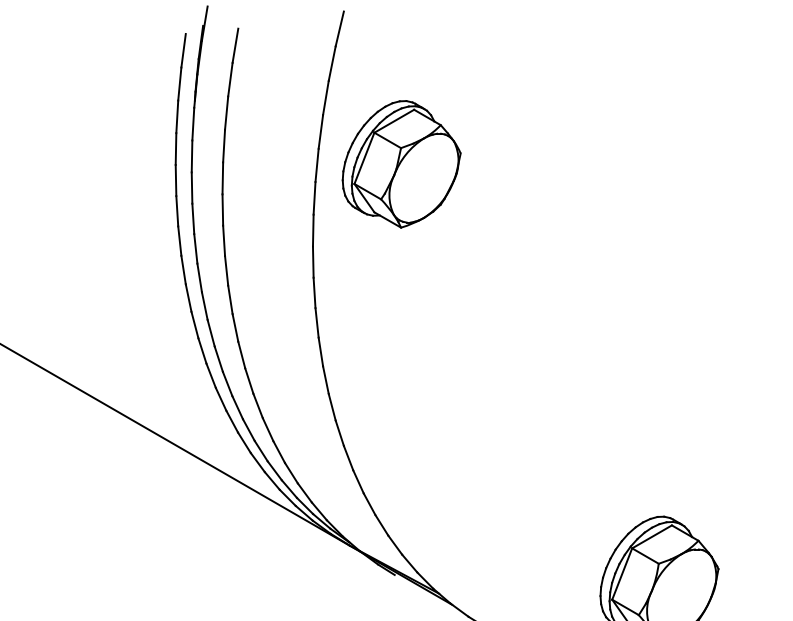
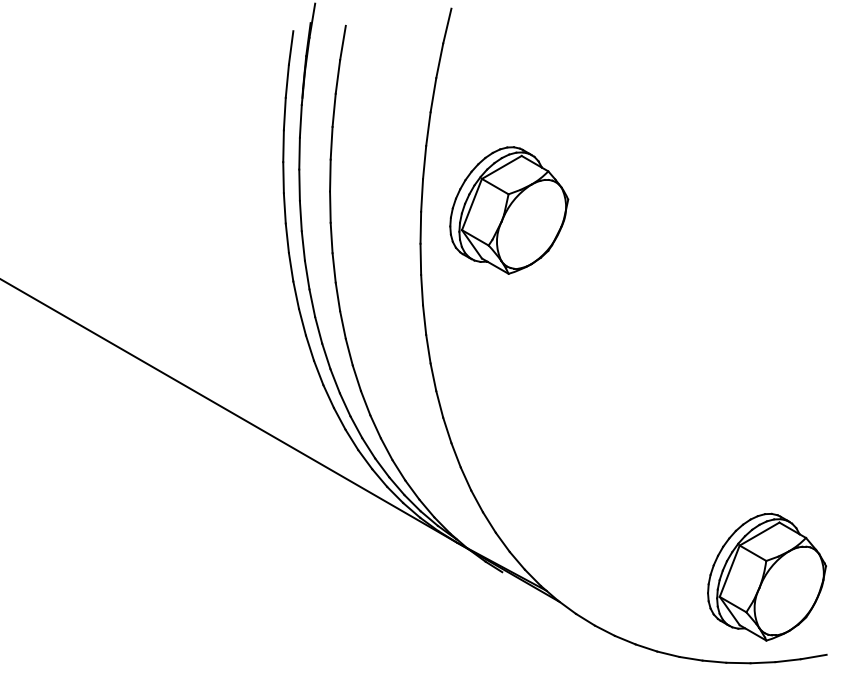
part: (401, 164) -> (509, 210), moved

